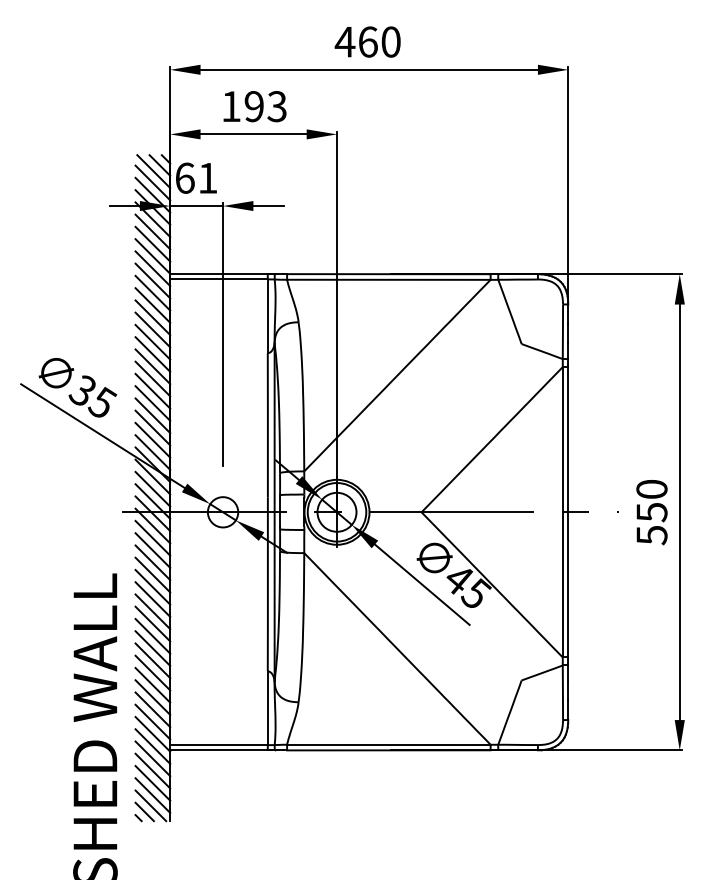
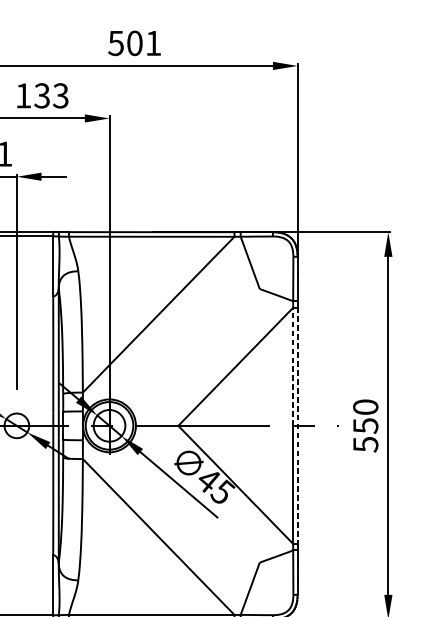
text: (367, 41) -> (134, 42), 460 -> 501
text: (253, 106) -> (41, 95), 193 -> 133
line: (562, 439) -> (292, 366), solid -> dashed
line: (568, 511) -> (297, 425), solid -> dashed

